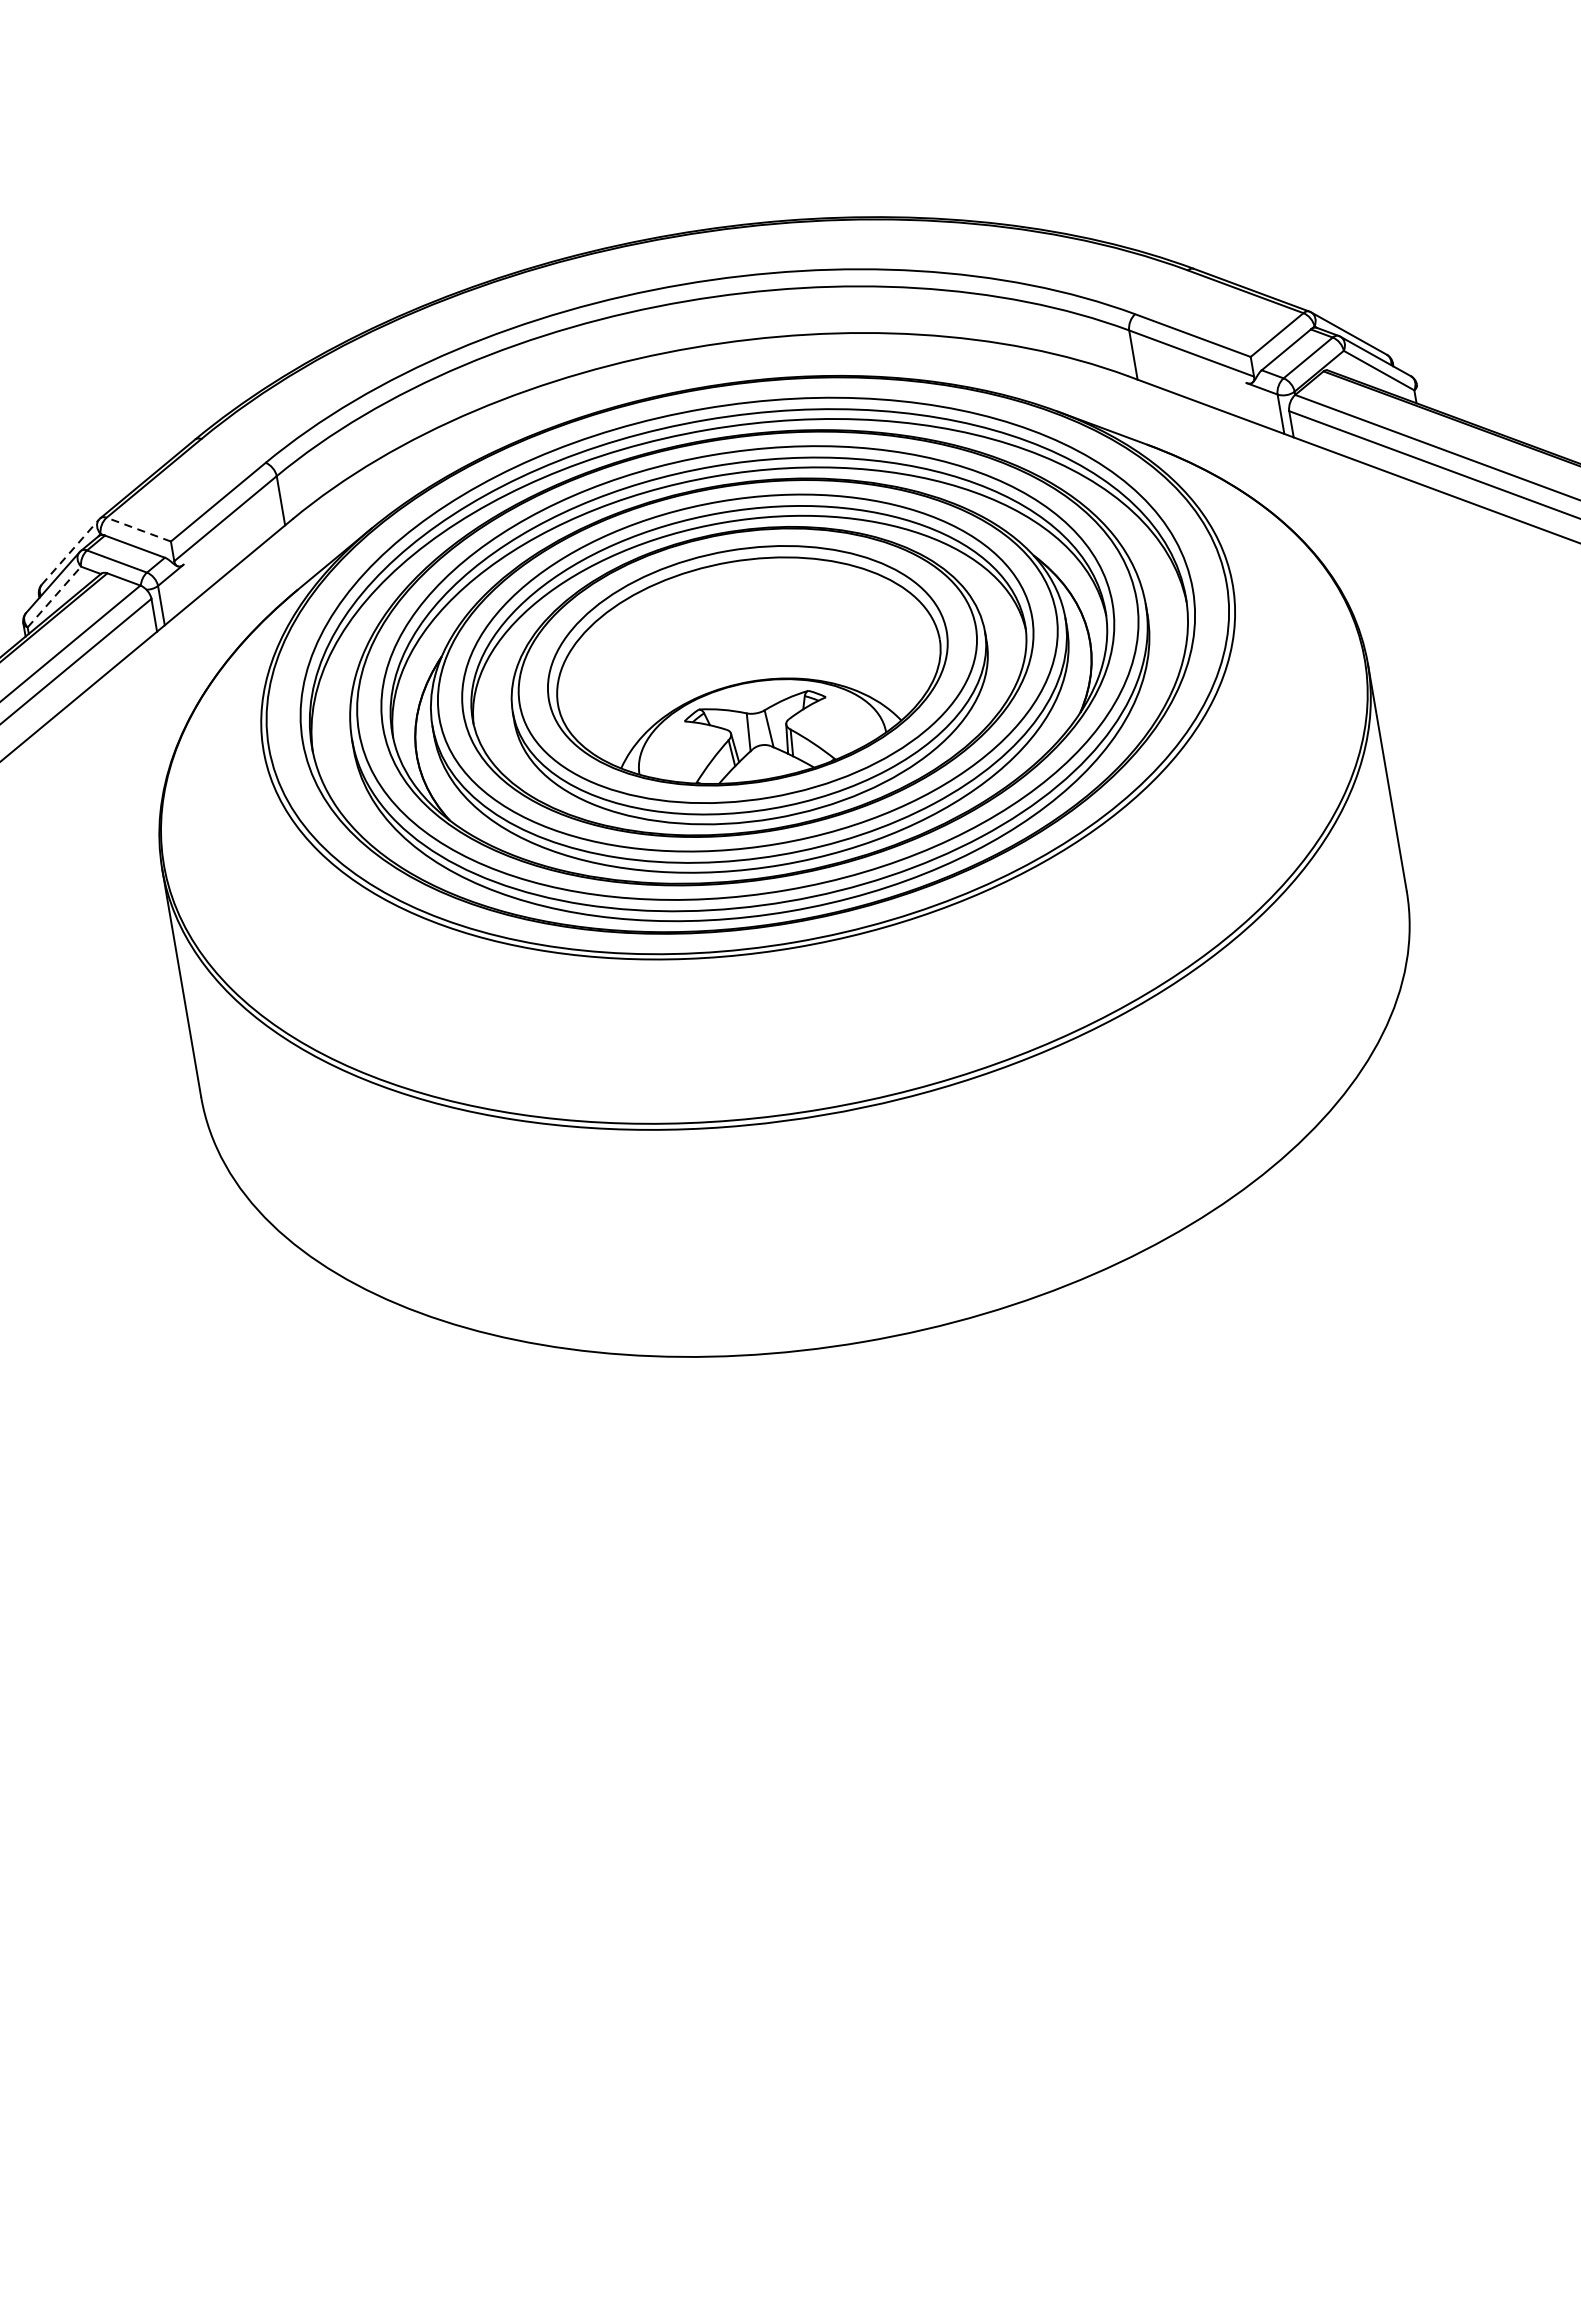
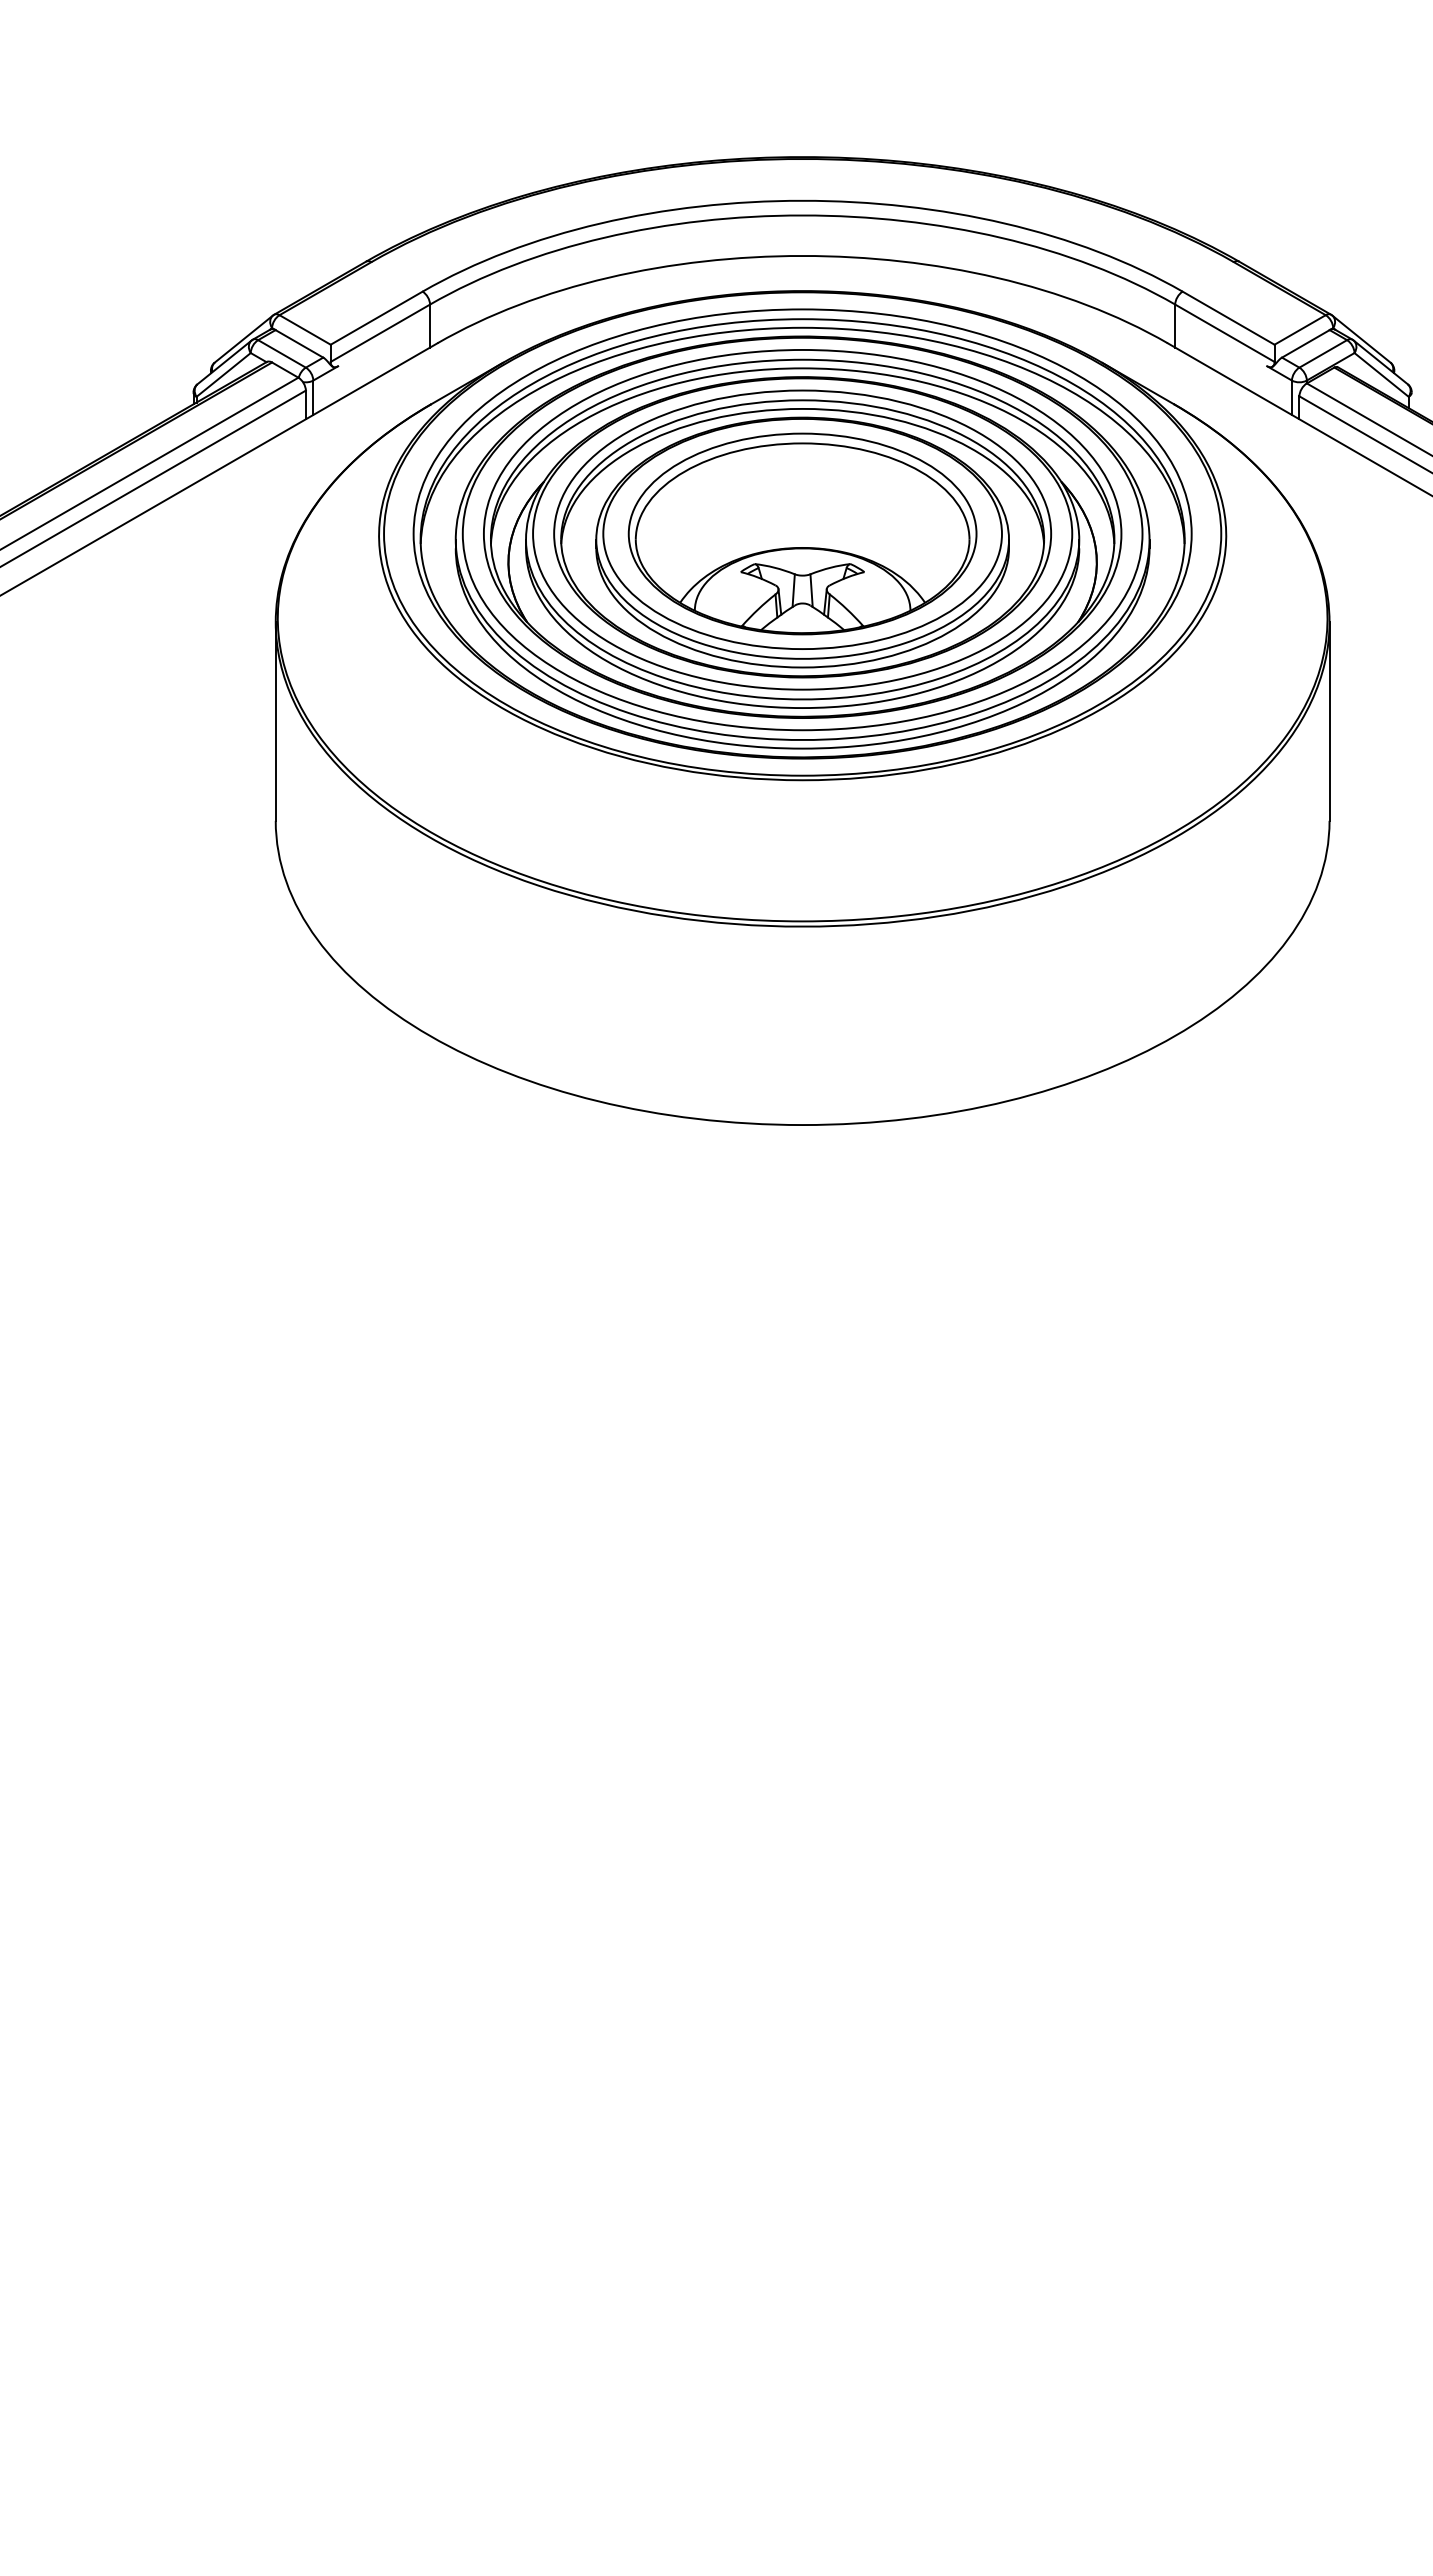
line: (139, 529) -> (305, 329), dashed -> solid
line: (71, 551) -> (244, 338), dashed -> solid
line: (54, 596) -> (223, 374), dashed -> solid

